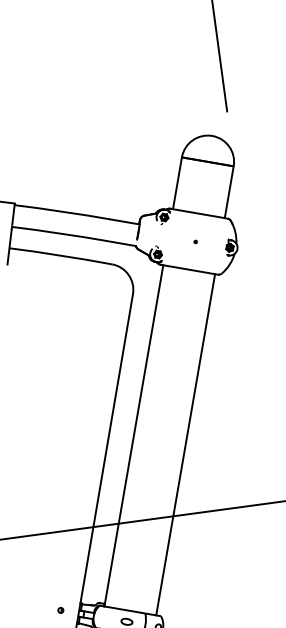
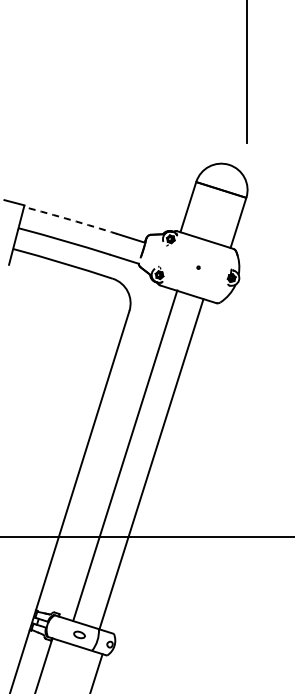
arc: (62, 211) -> (70, 219), solid -> dashed
line: (134, 435) -> (125, 455), moved
line: (185, 444) -> (151, 464), moved
part: (60, 610) -> (15, 614), removed

